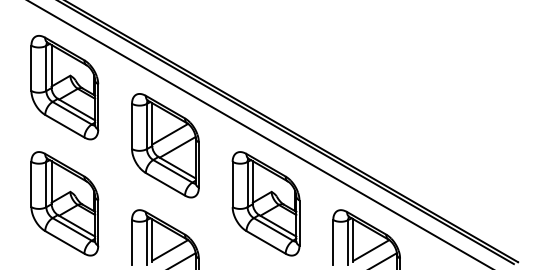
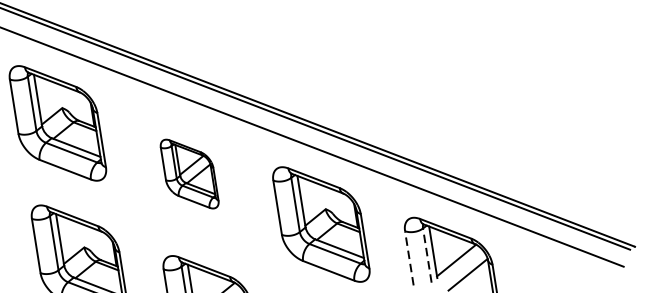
part: (165, 145) -> (189, 173), size x0.6
line: (333, 242) -> (409, 258), solid -> dashed
line: (348, 242) -> (427, 255), solid -> dashed

